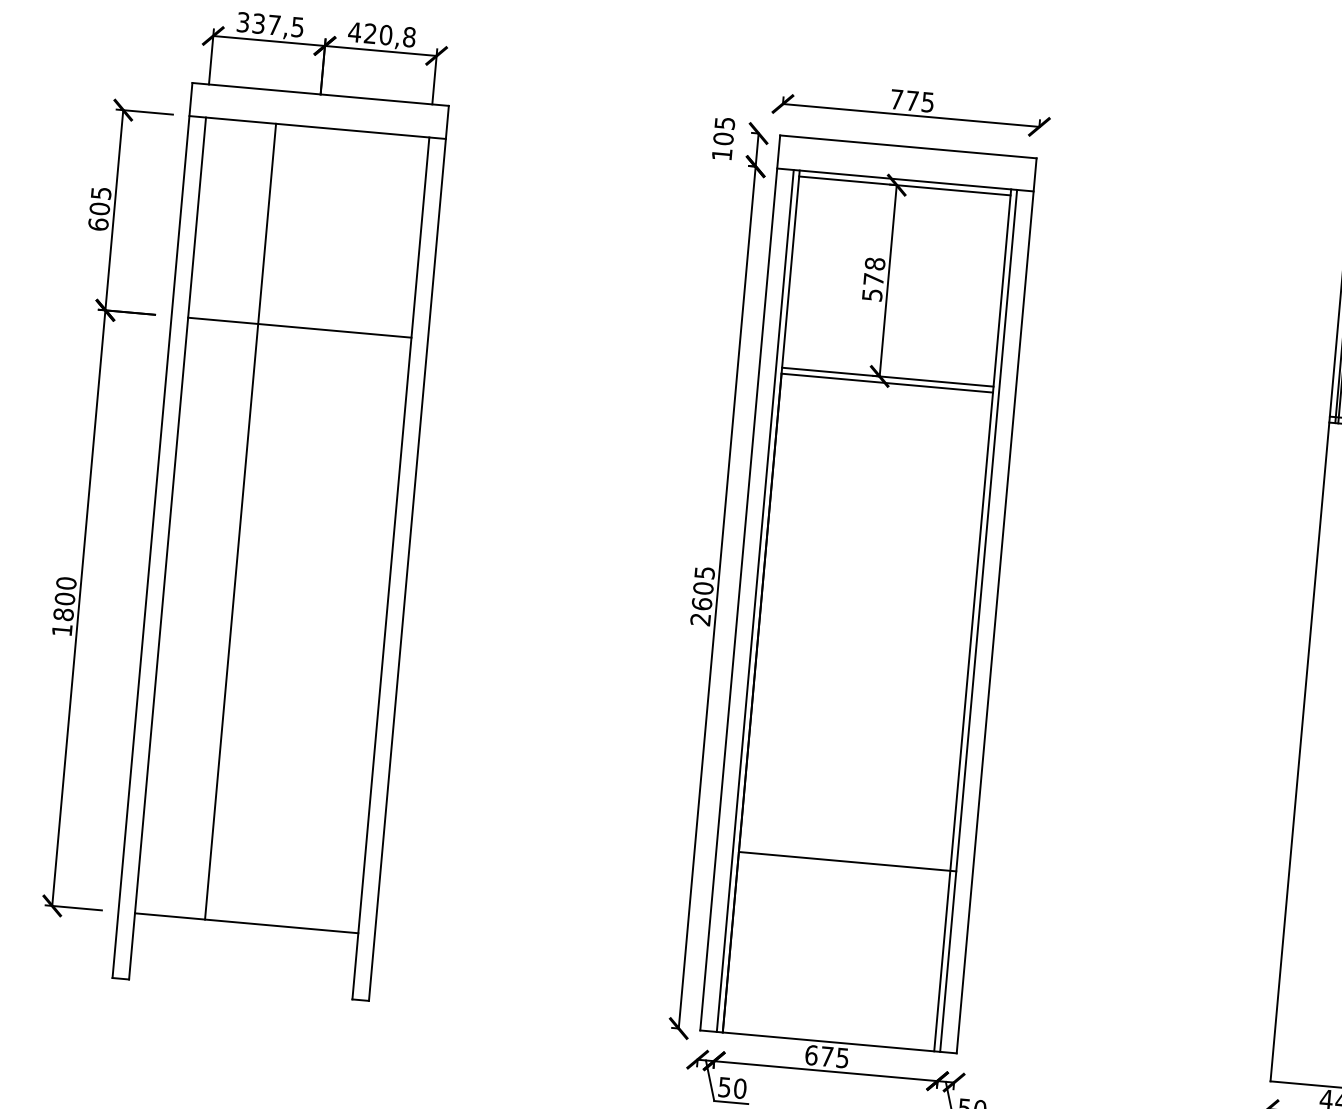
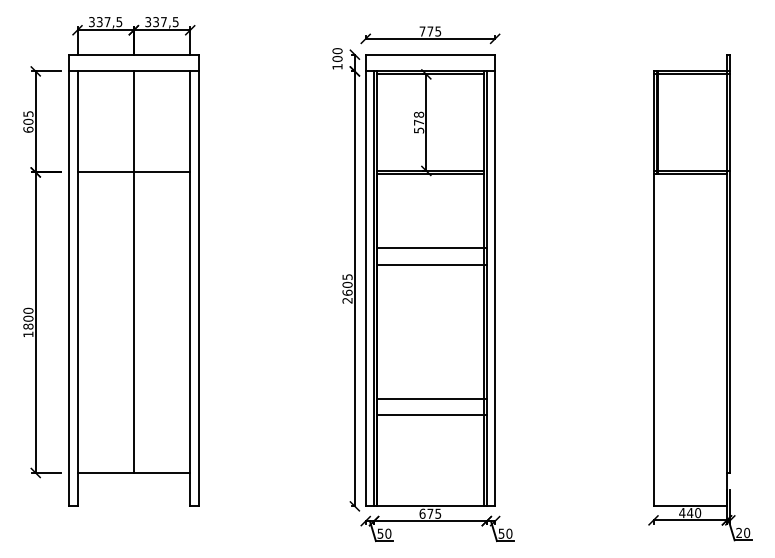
text: (381, 35) -> (161, 22), 420,8 -> 337,5
text: (724, 124) -> (337, 51), 105 -> 100
line: (239, 520) -> (133, 271), moved
line: (876, 531) -> (431, 248), added
line: (873, 564) -> (431, 265), added
line: (849, 828) -> (431, 398), added

